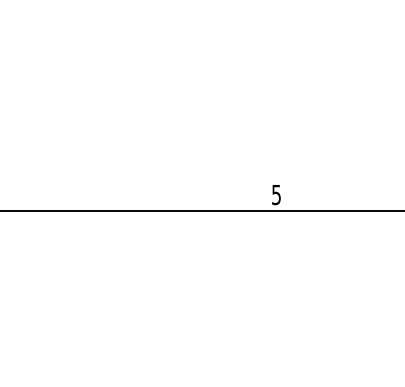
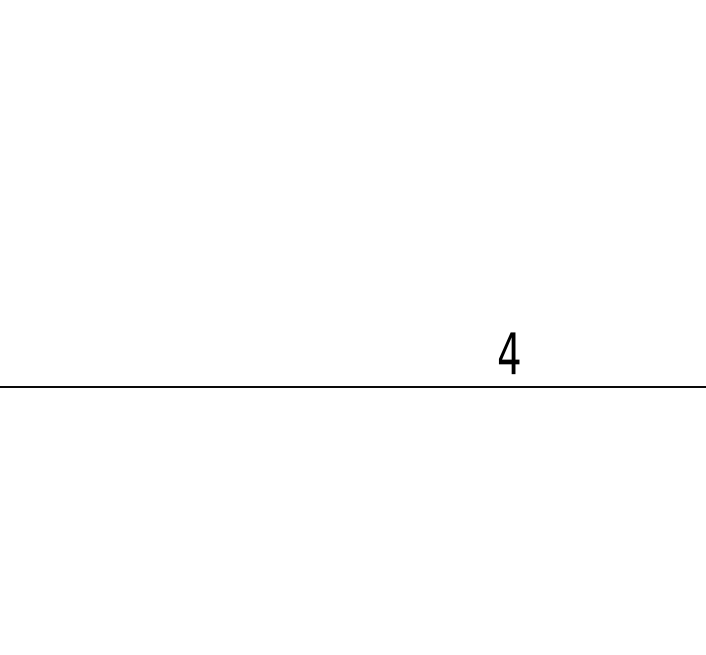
text: (276, 195) -> (509, 354), 5 -> 4

